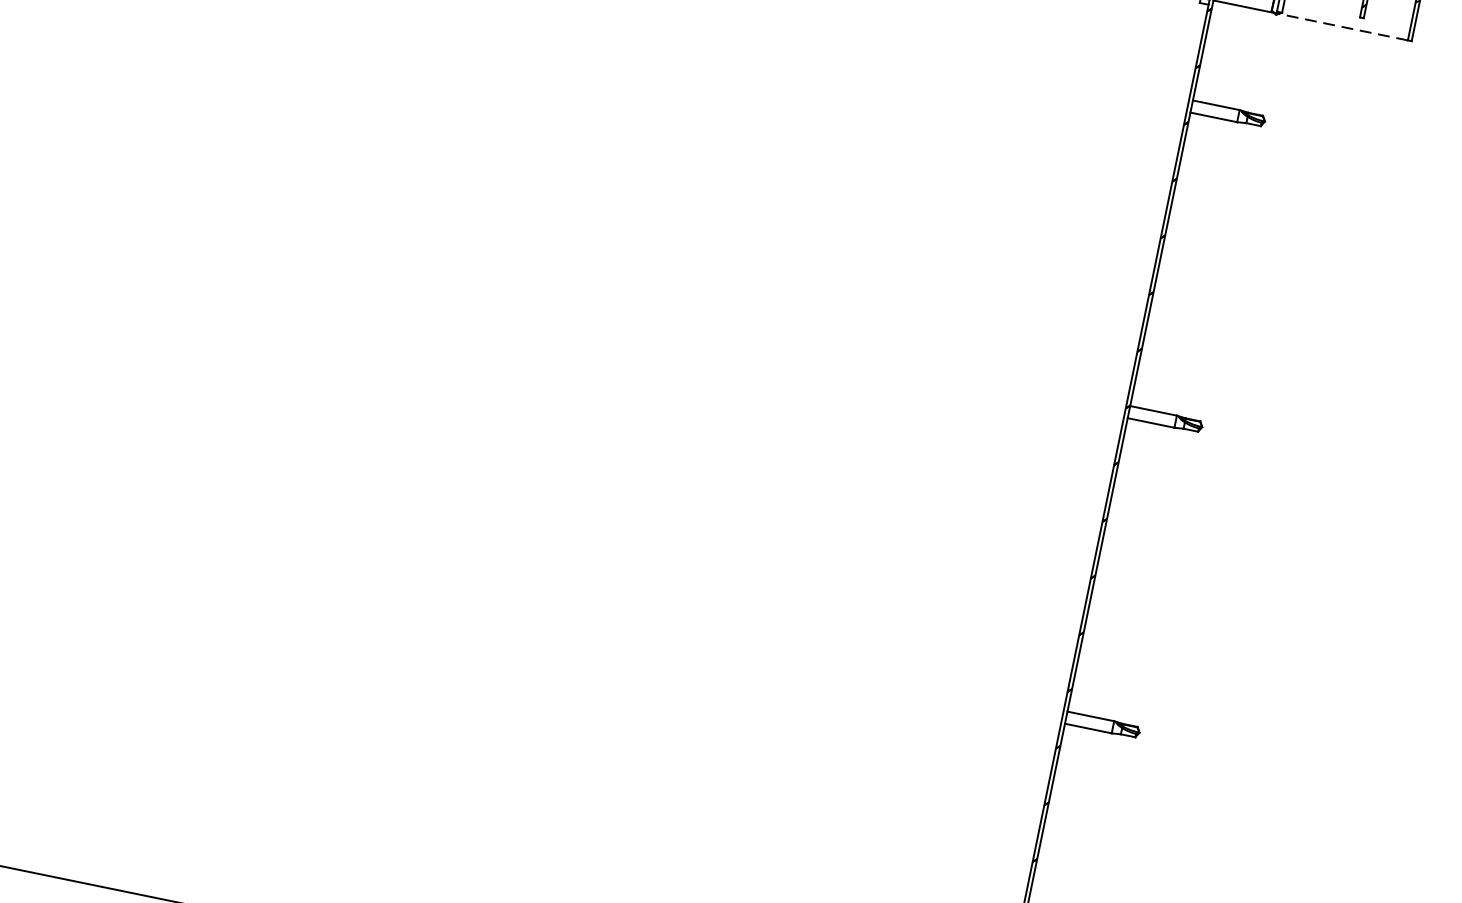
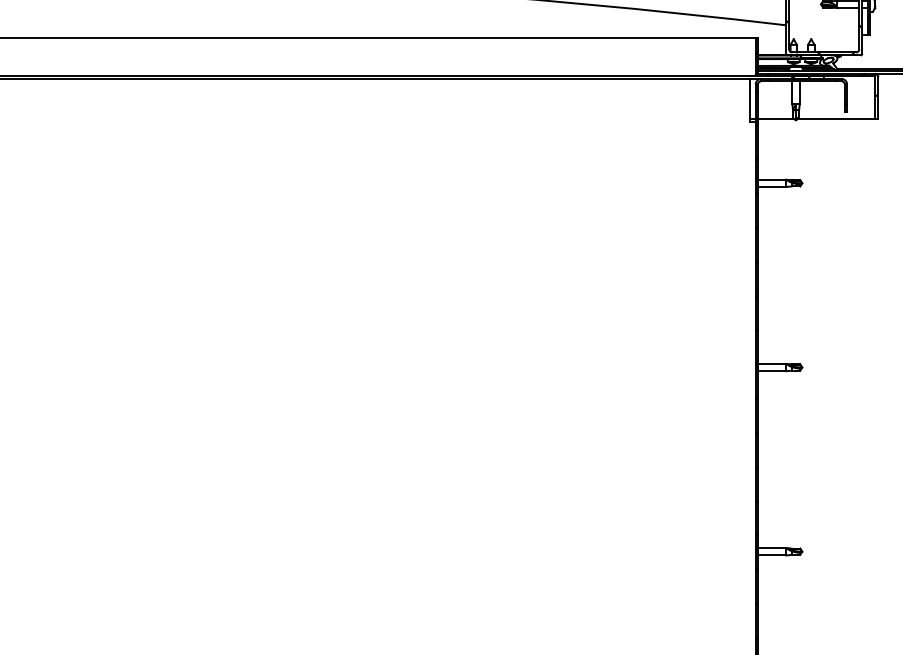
line: (1343, 27) -> (836, 119), dashed -> solid

